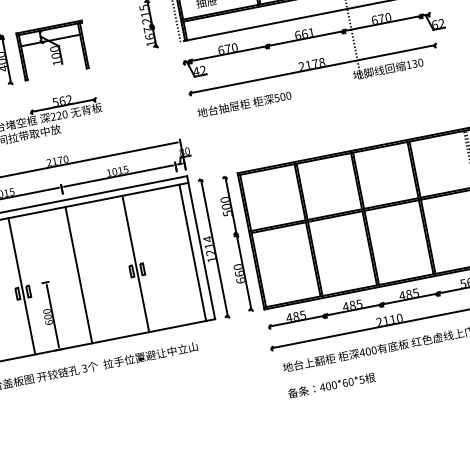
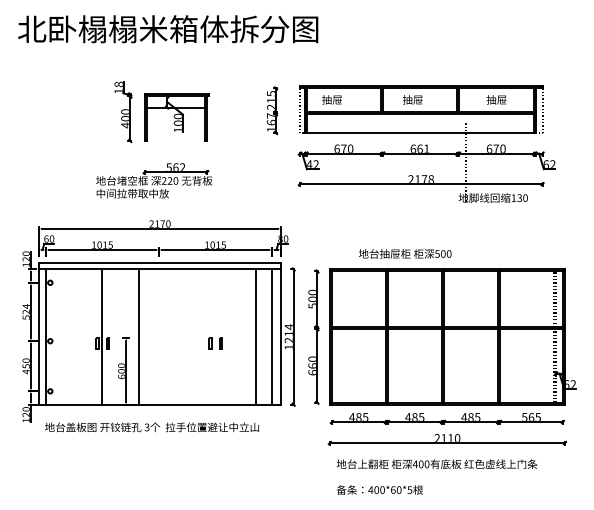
text: (244, 103) -> (405, 253), moved
line: (135, 263) -> (255, 336), moved
line: (78, 274) -> (138, 336), moved

